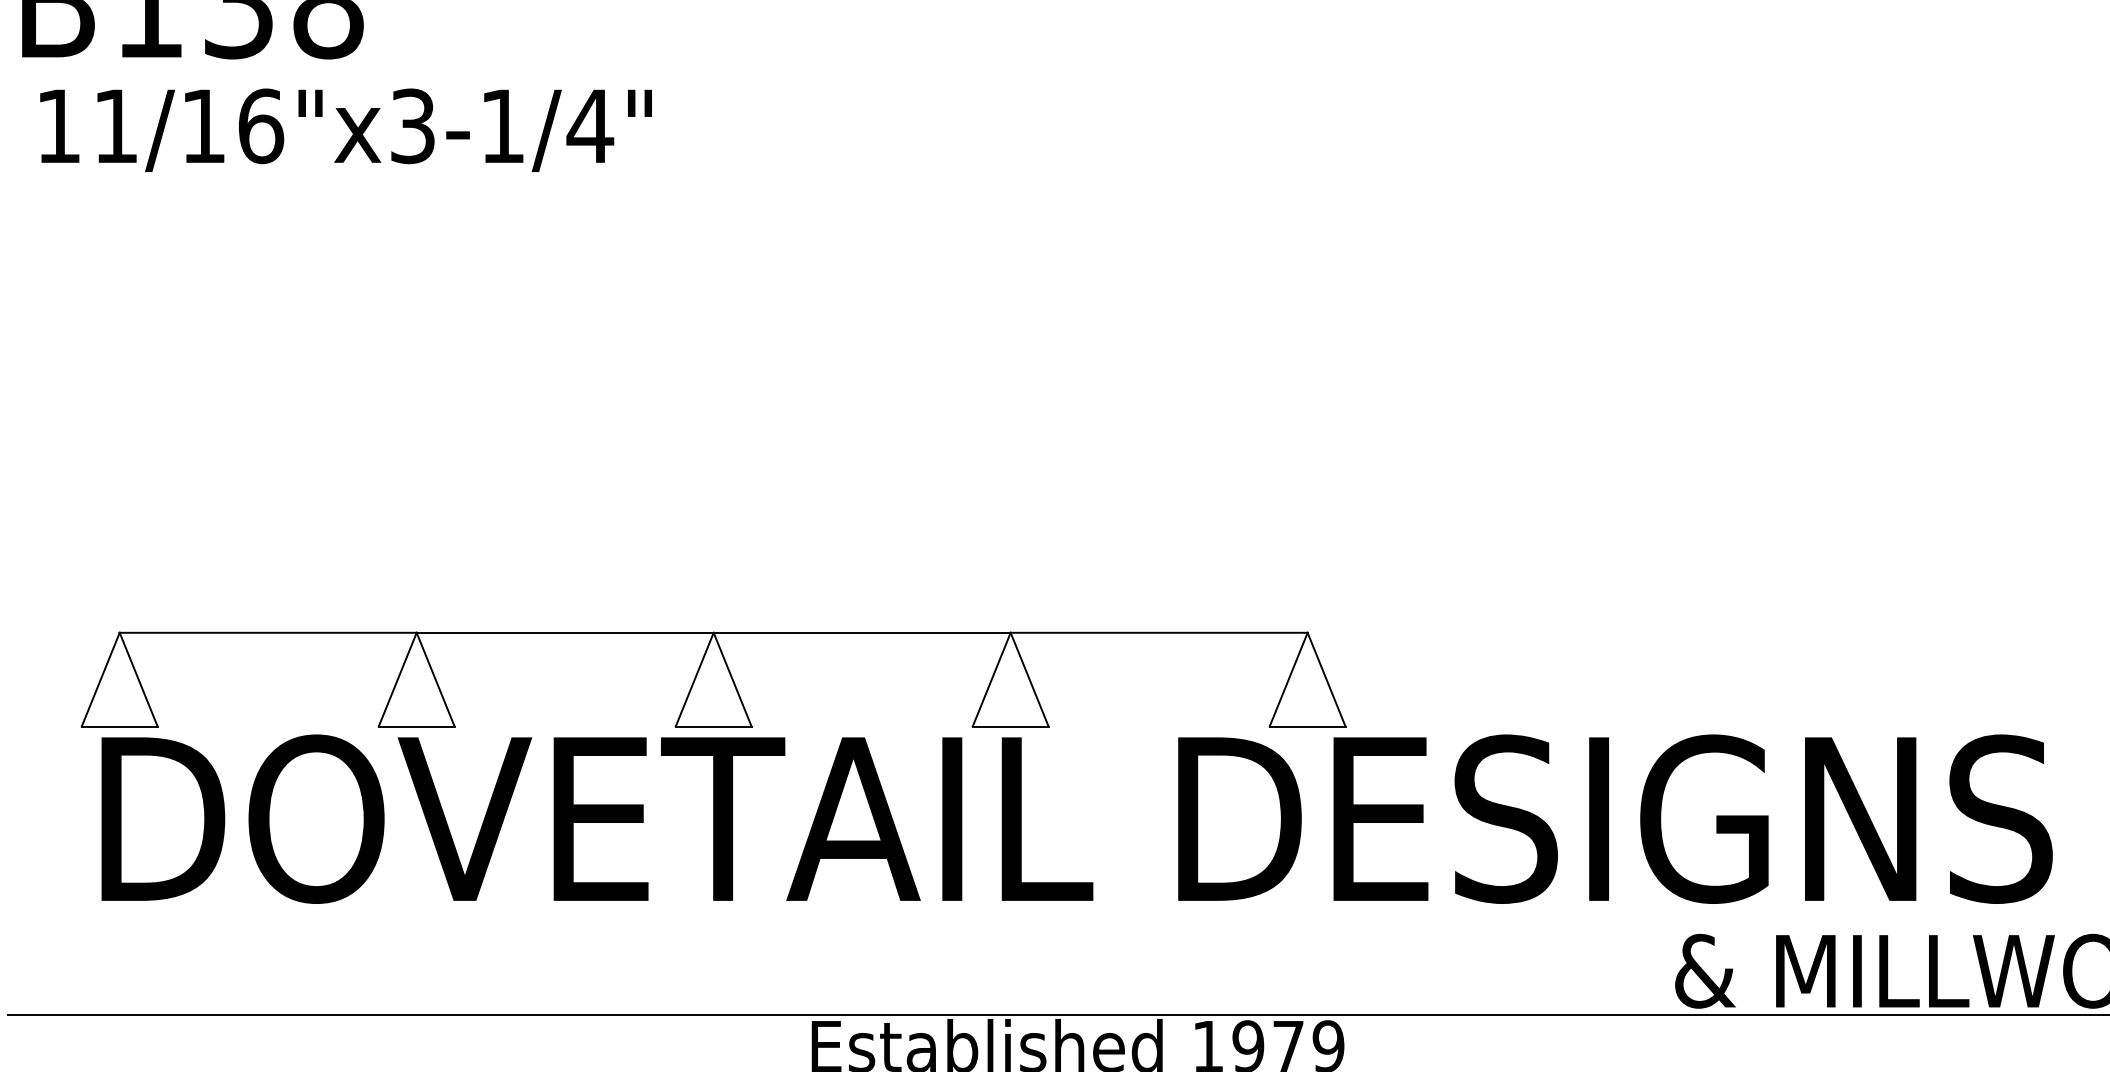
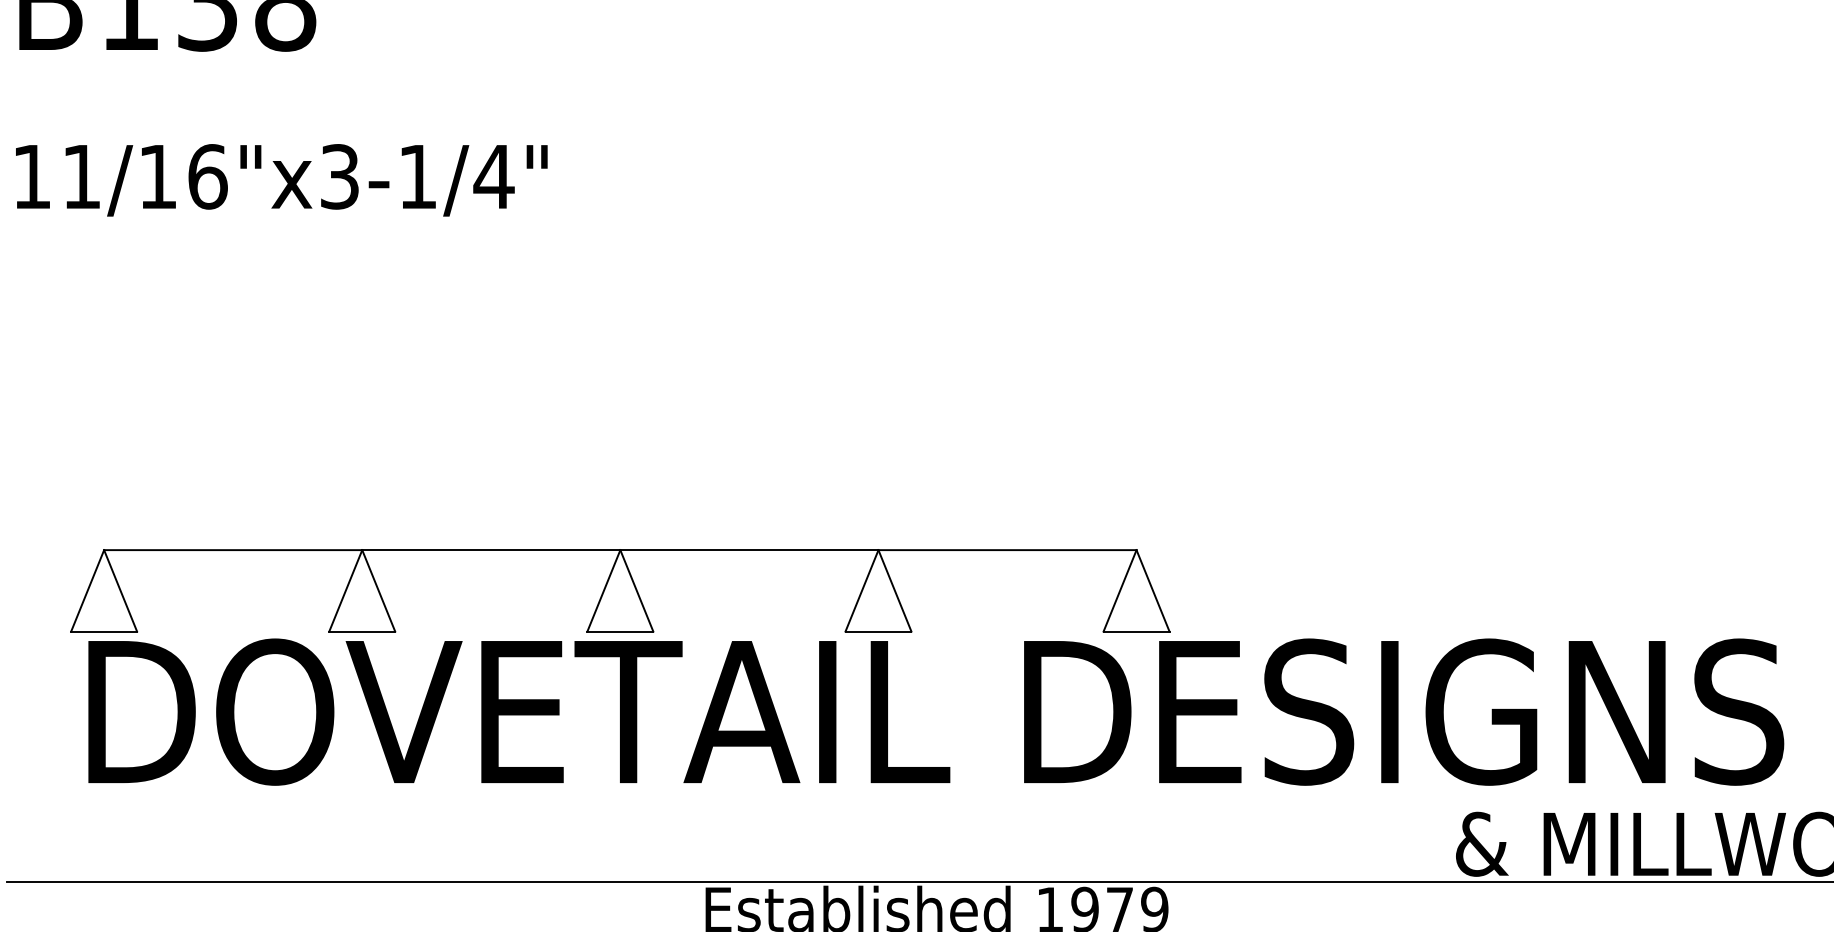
text: (345, 129) -> (281, 179), moved

